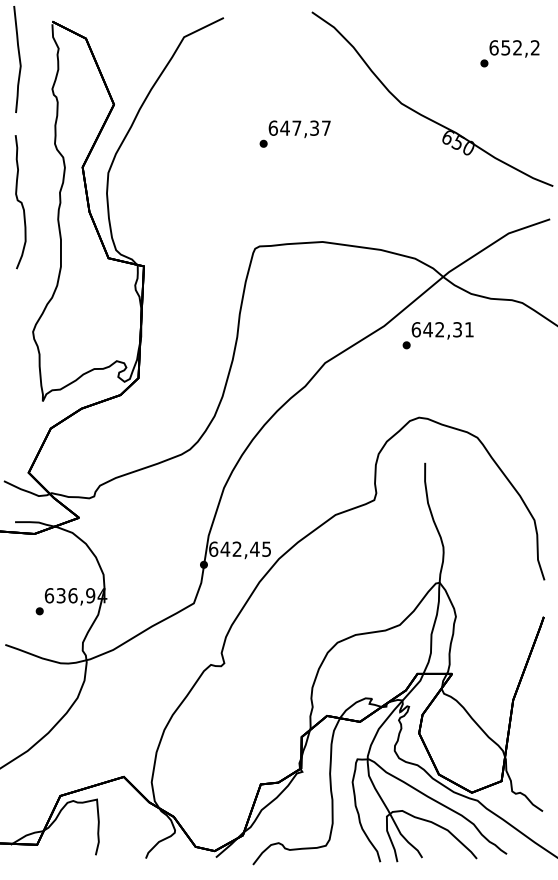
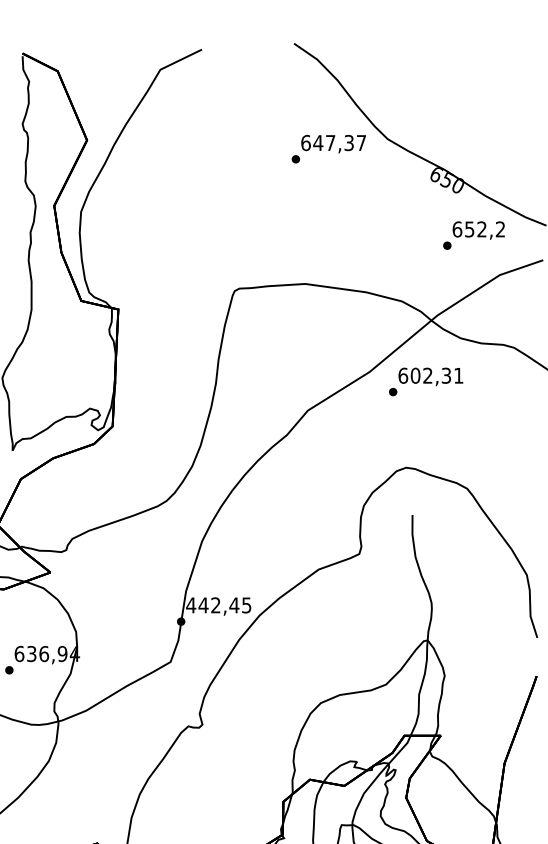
text: (509, 53) -> (473, 235), moved
text: (294, 133) -> (328, 148), moved
text: (427, 329) -> (414, 375), 642,31 -> 602,31
text: (213, 548) -> (191, 604), 642,45 -> 442,45

